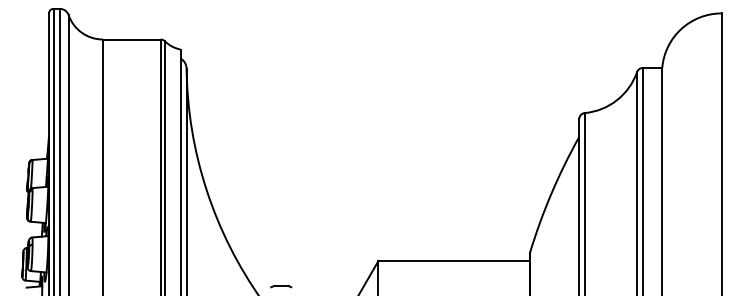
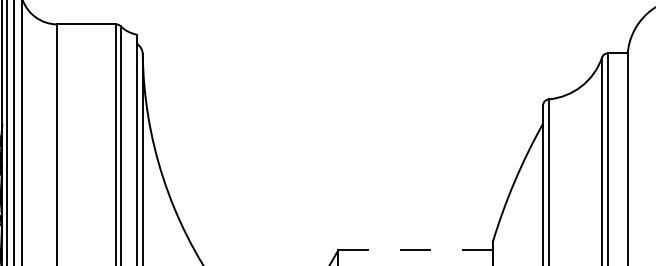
line: (454, 261) -> (415, 250), solid -> dashed

